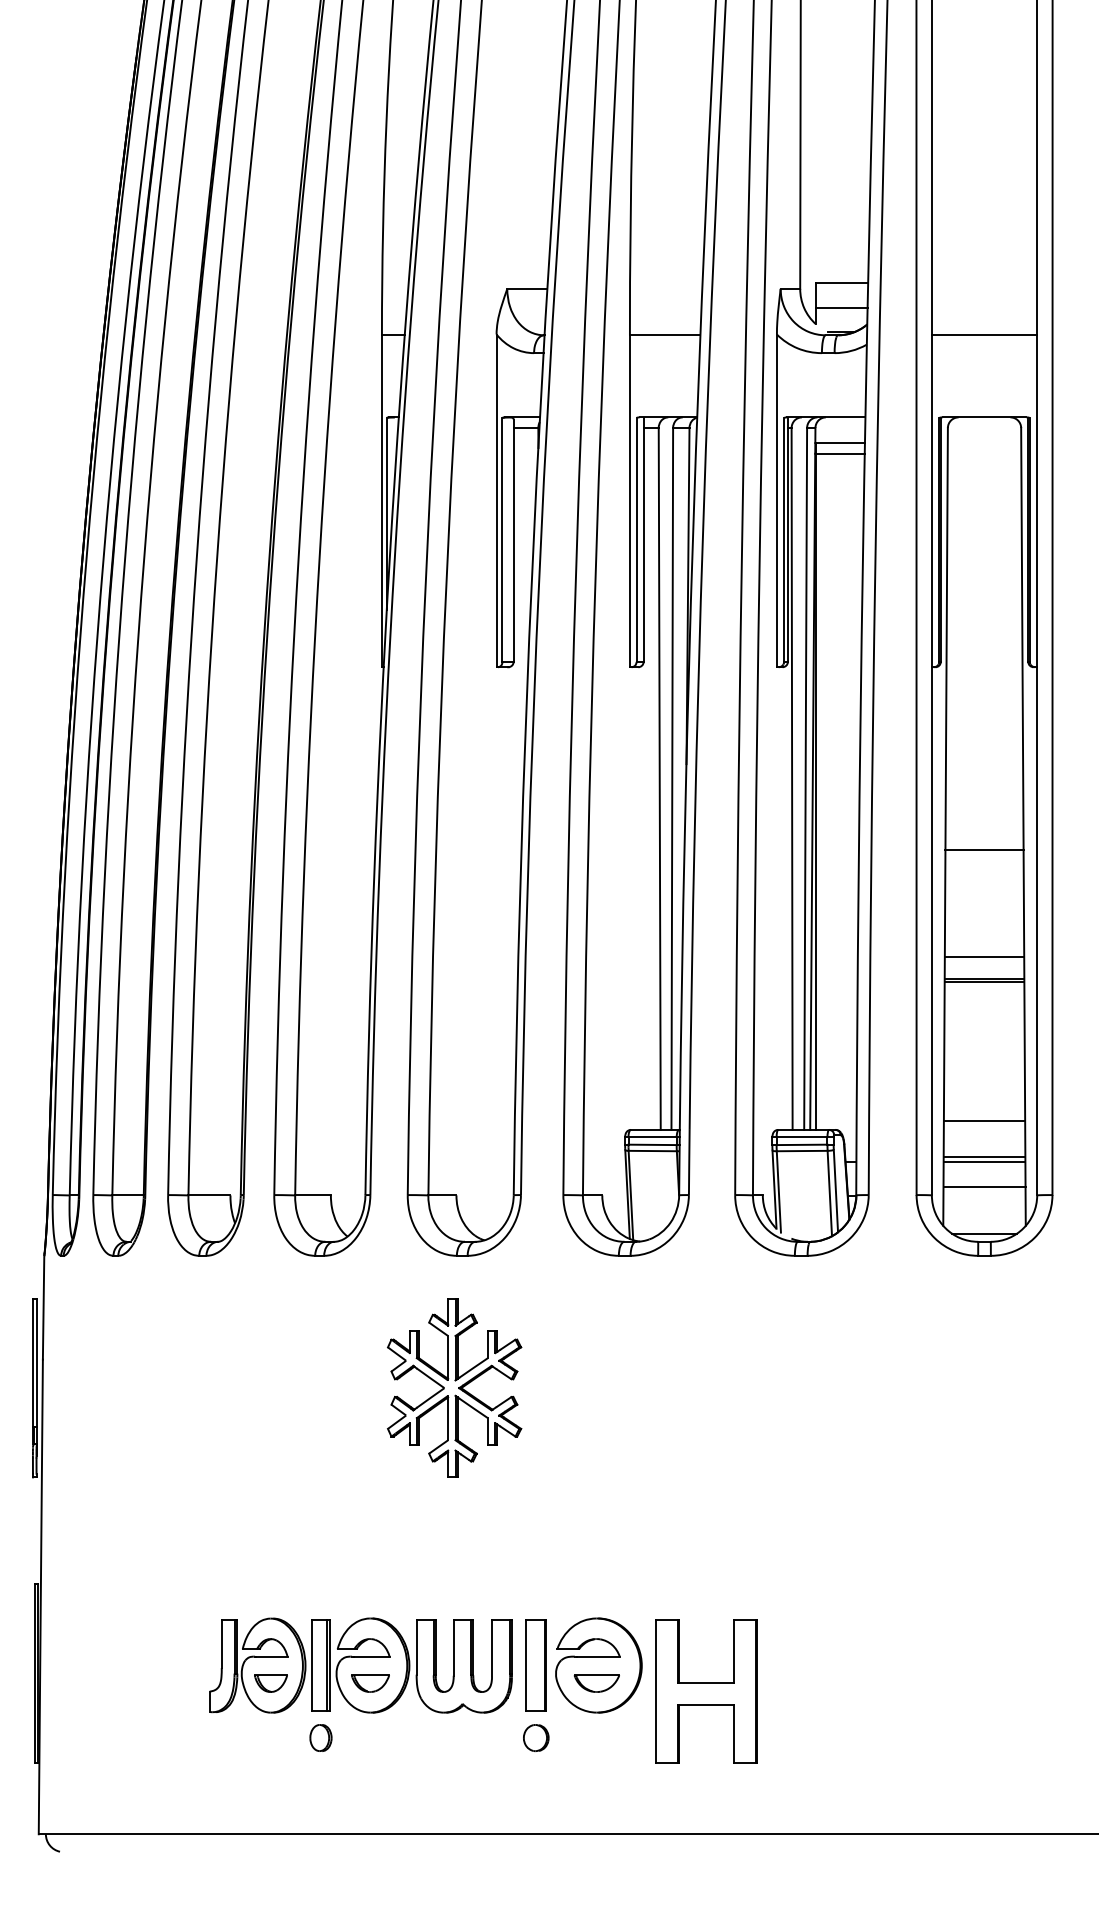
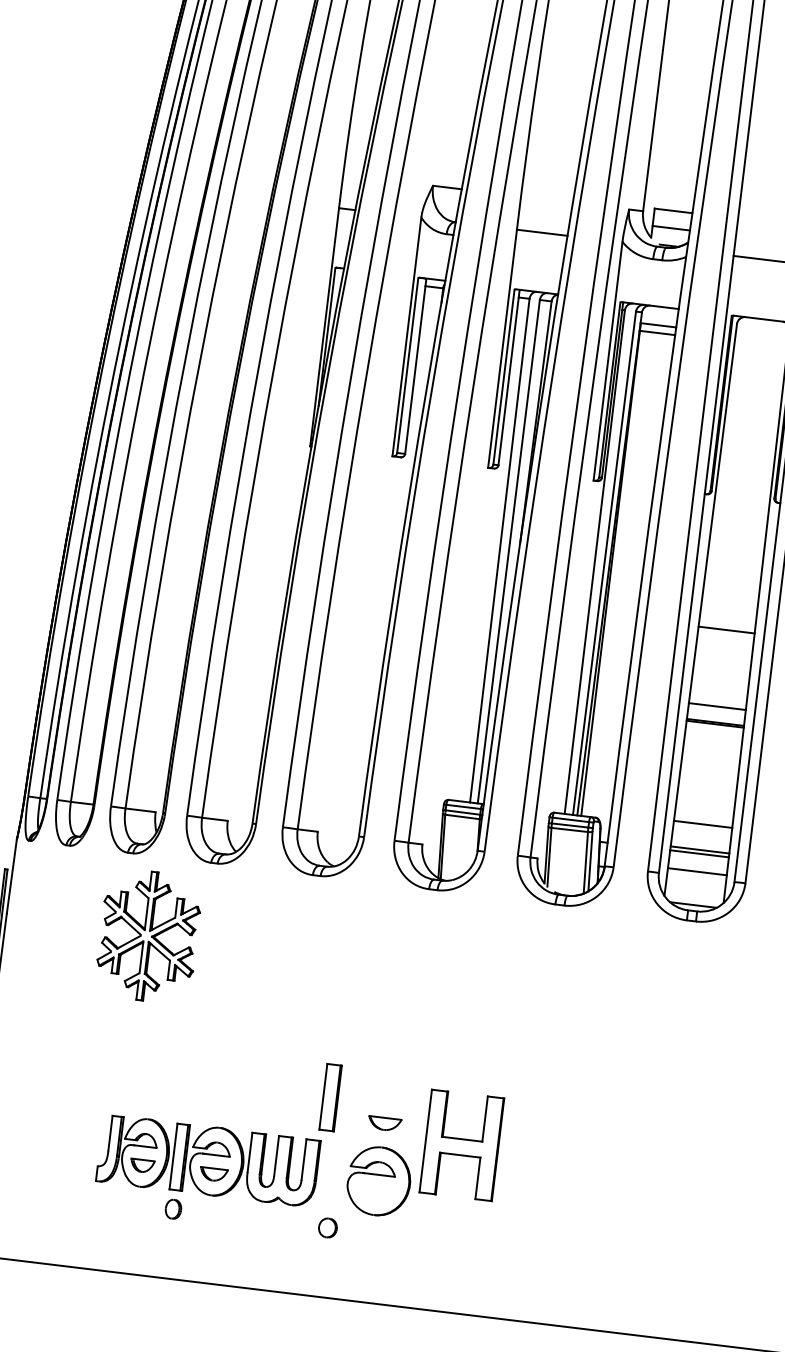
part: (454, 1387) -> (148, 935), moved
part: (535, 1665) -> (330, 1097), moved
part: (596, 1683) -> (384, 1123), moved
part: (706, 1691) -> (461, 1145), moved

